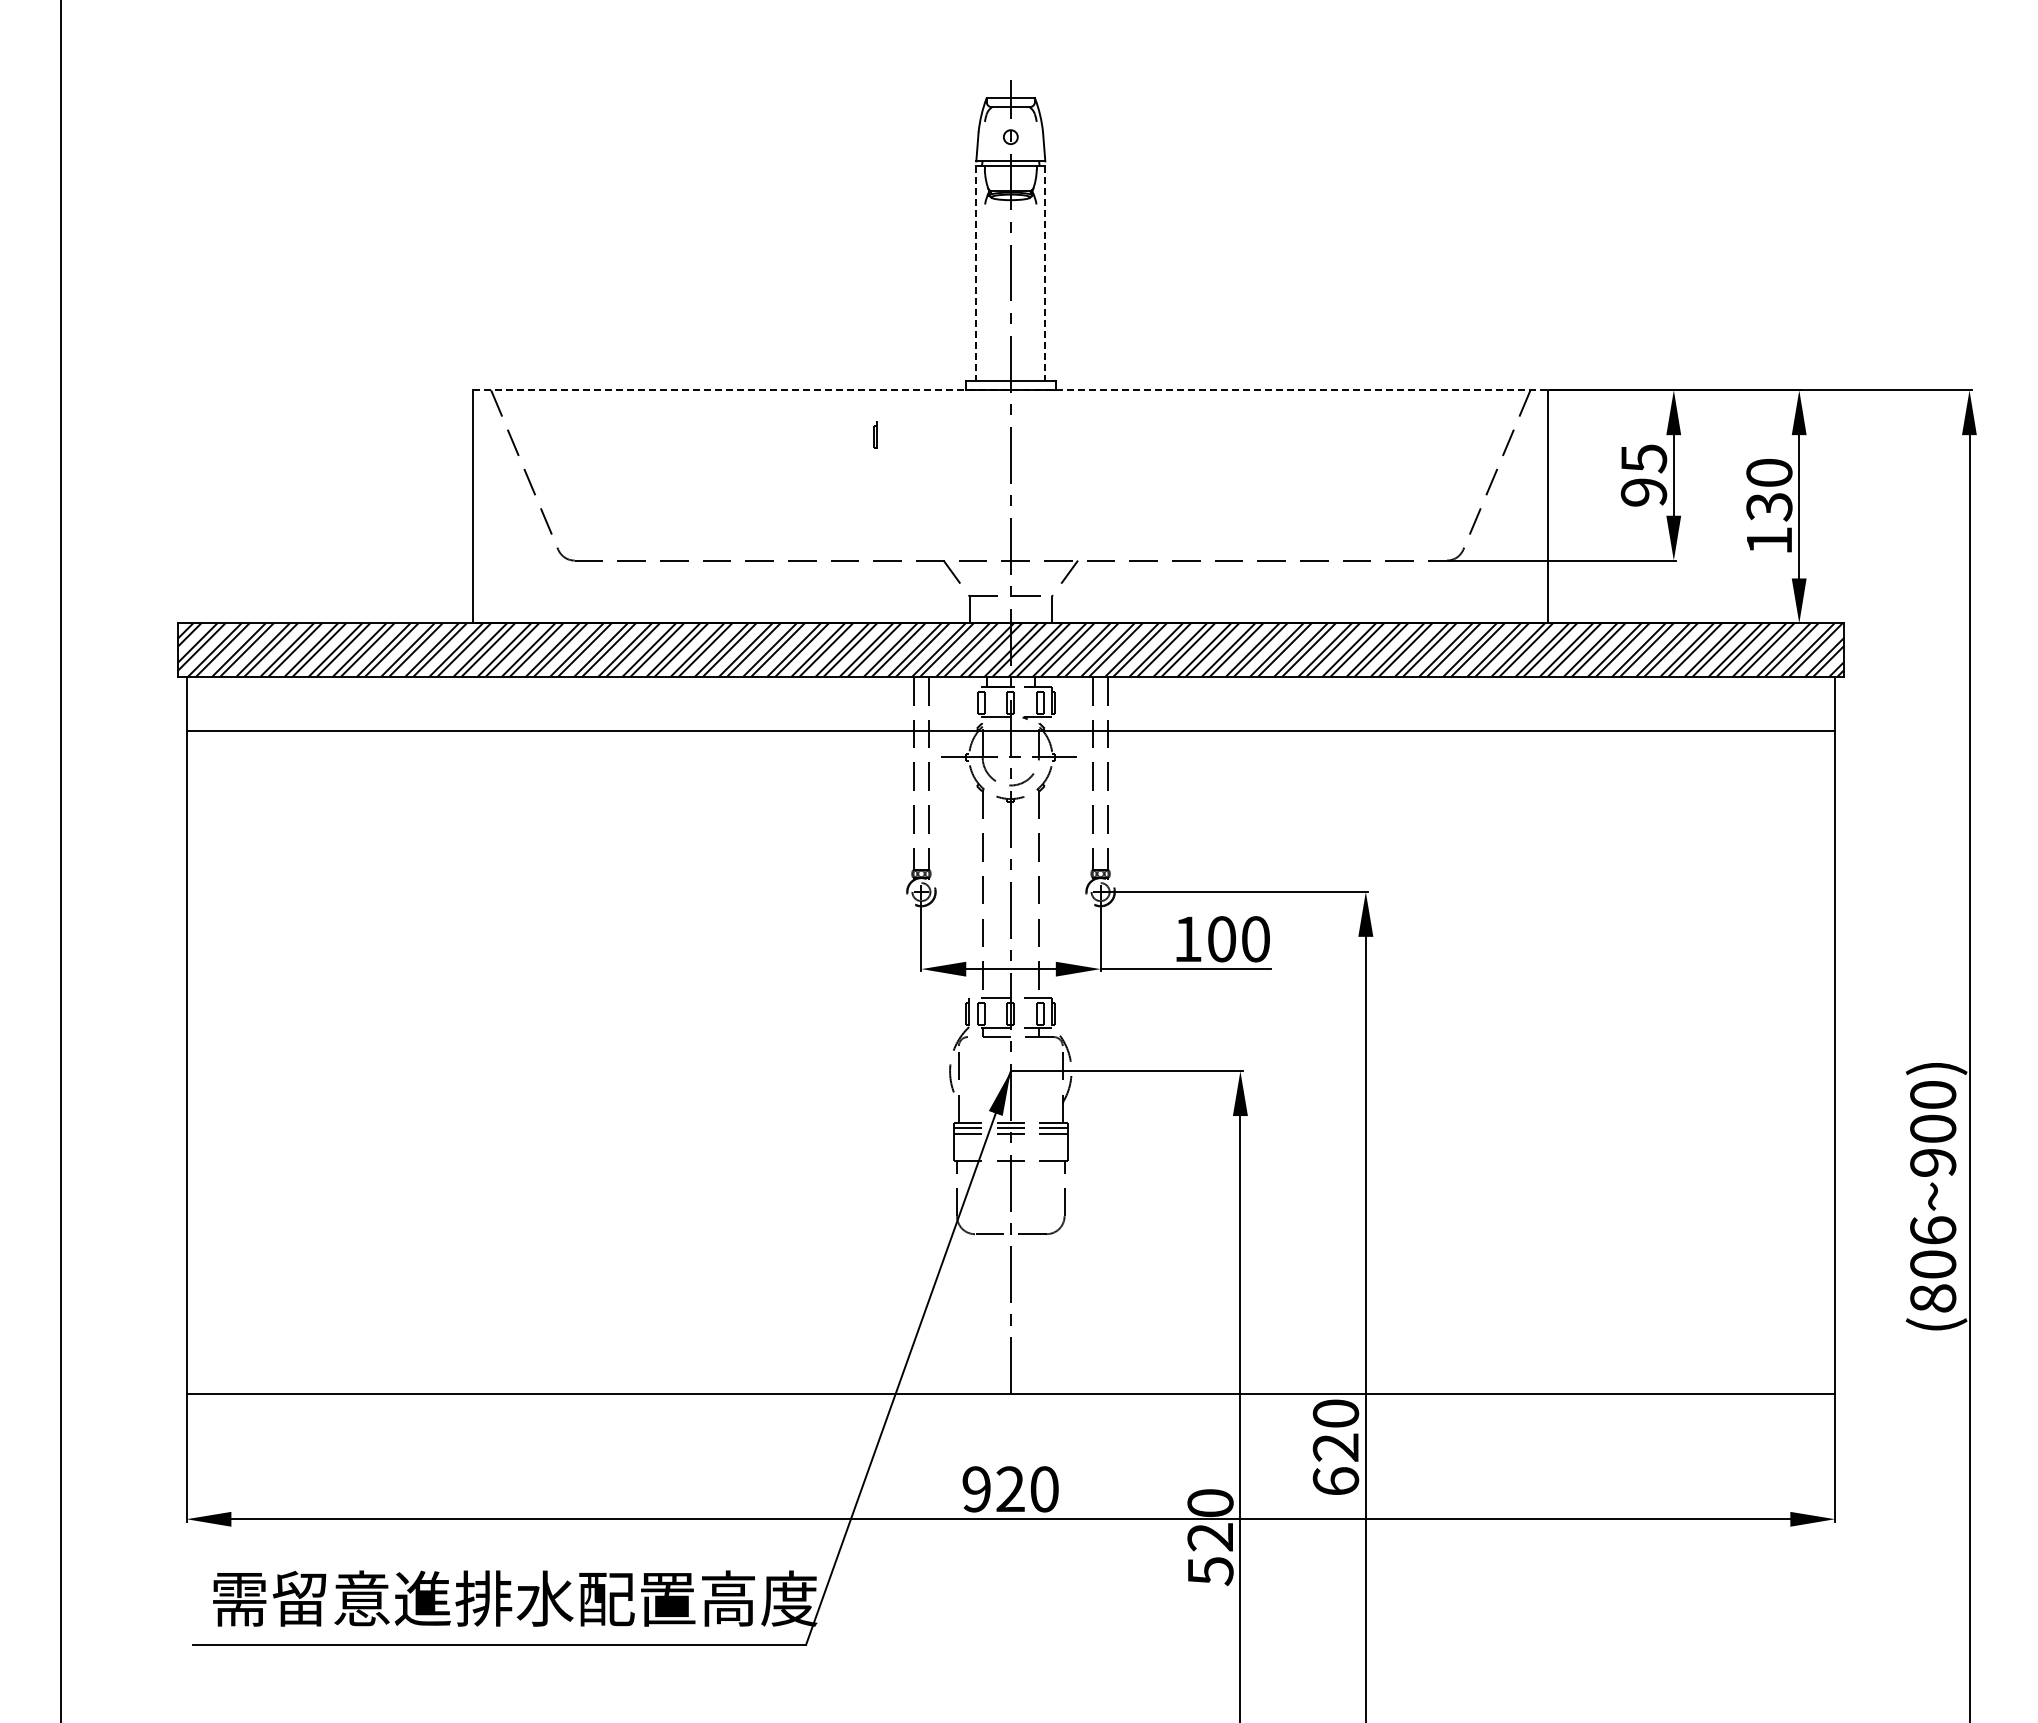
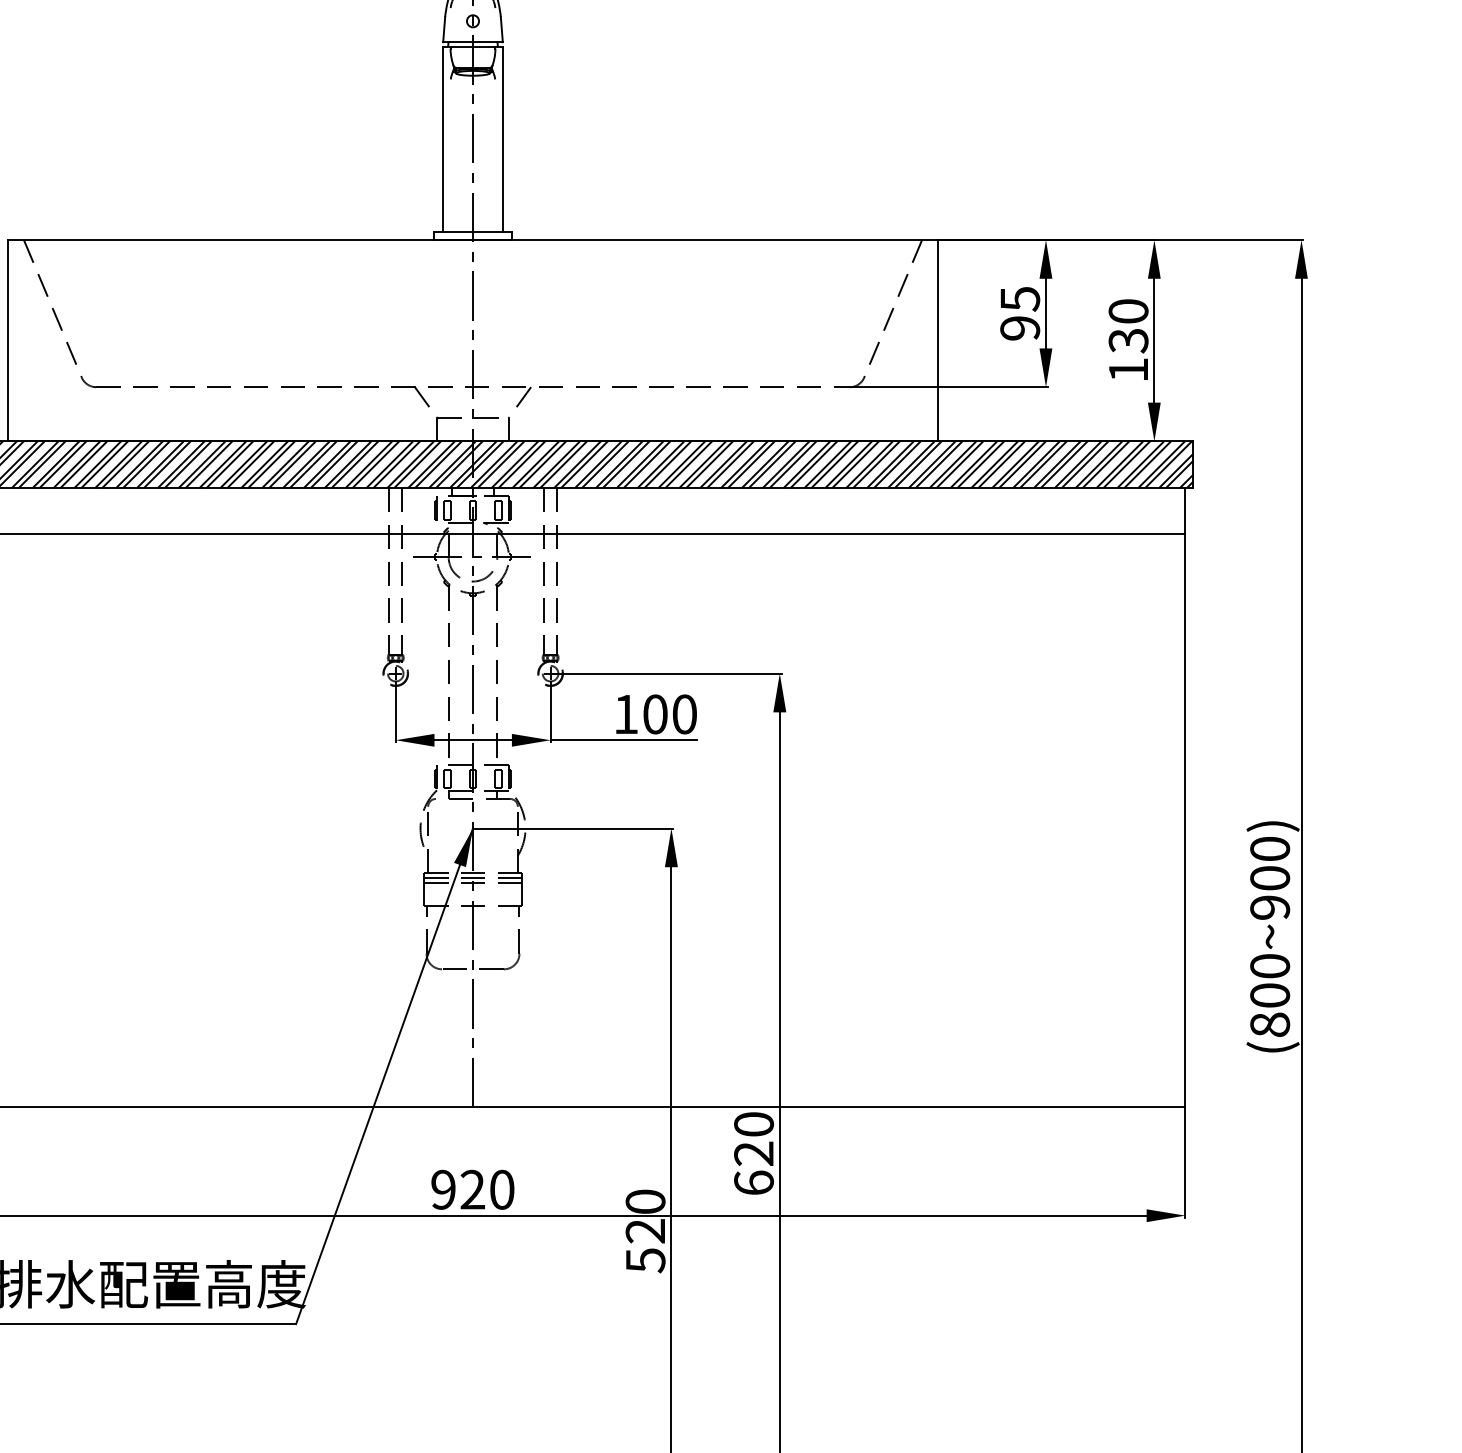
line: (976, 273) -> (443, 139), dashed -> solid
line: (1045, 273) -> (502, 139), dashed -> solid
line: (1010, 390) -> (472, 240), dashed -> solid
part: (875, 434) -> (435, 508), moved
text: (1933, 1230) -> (1270, 966), (806~900) -> (800~900)

